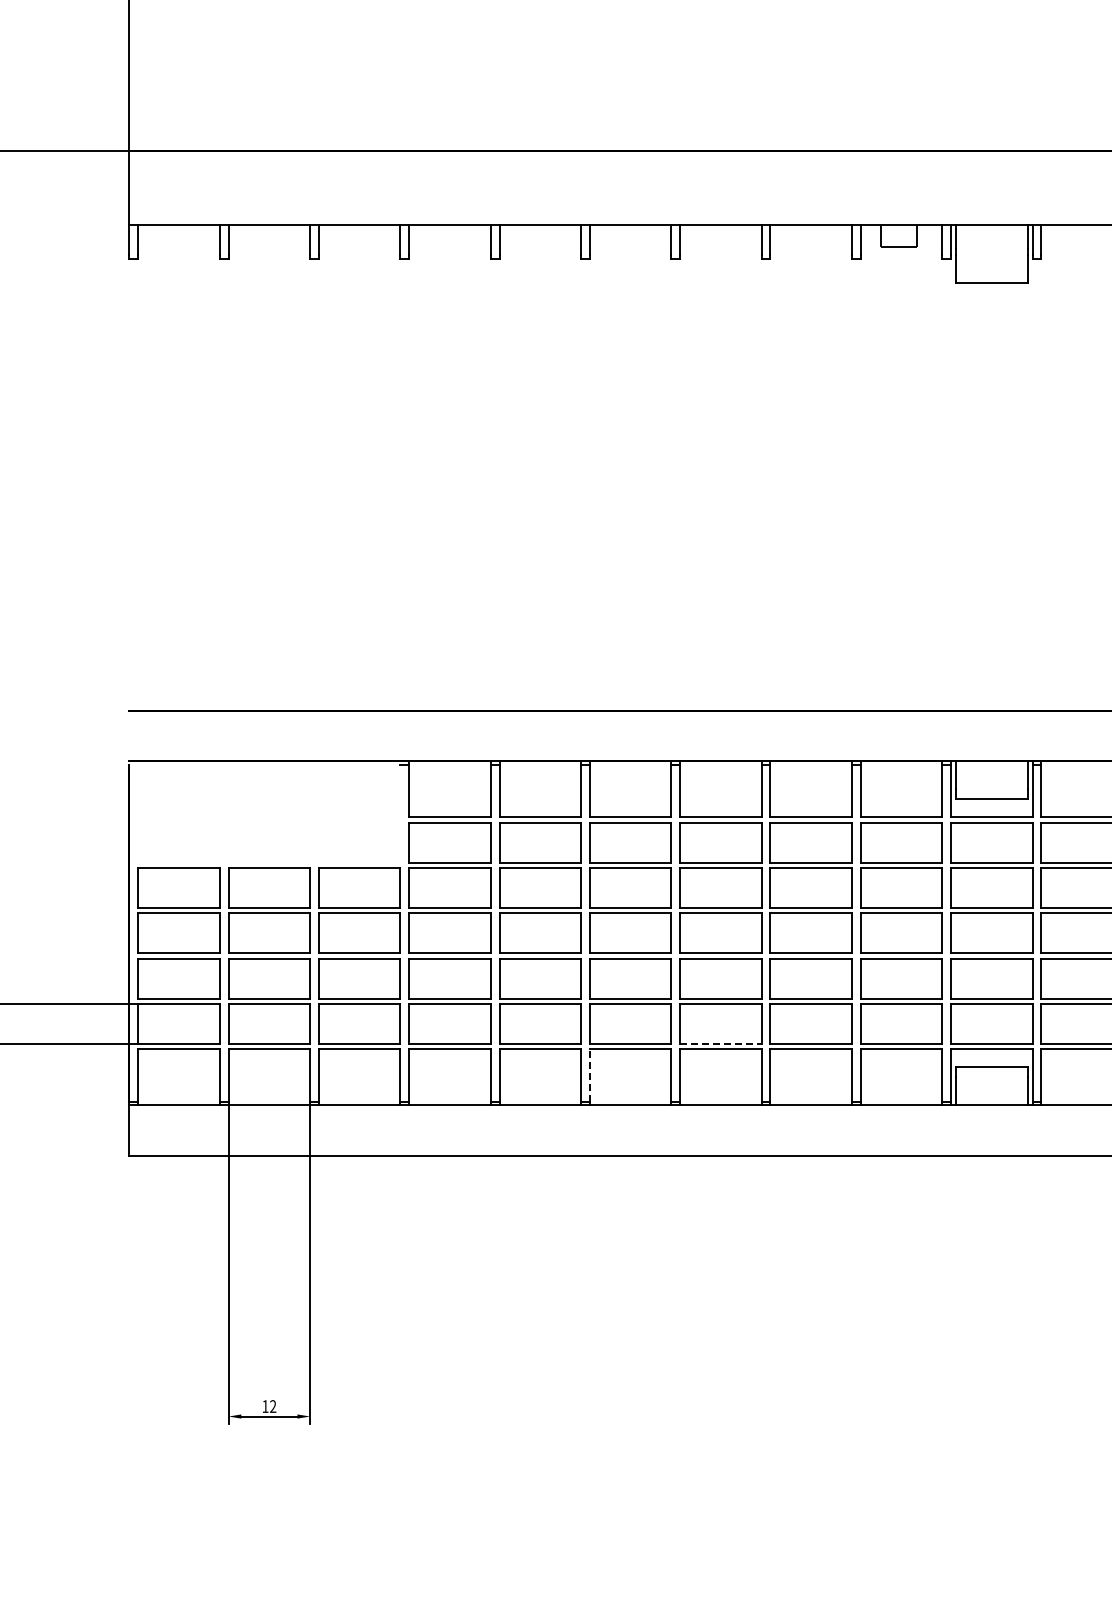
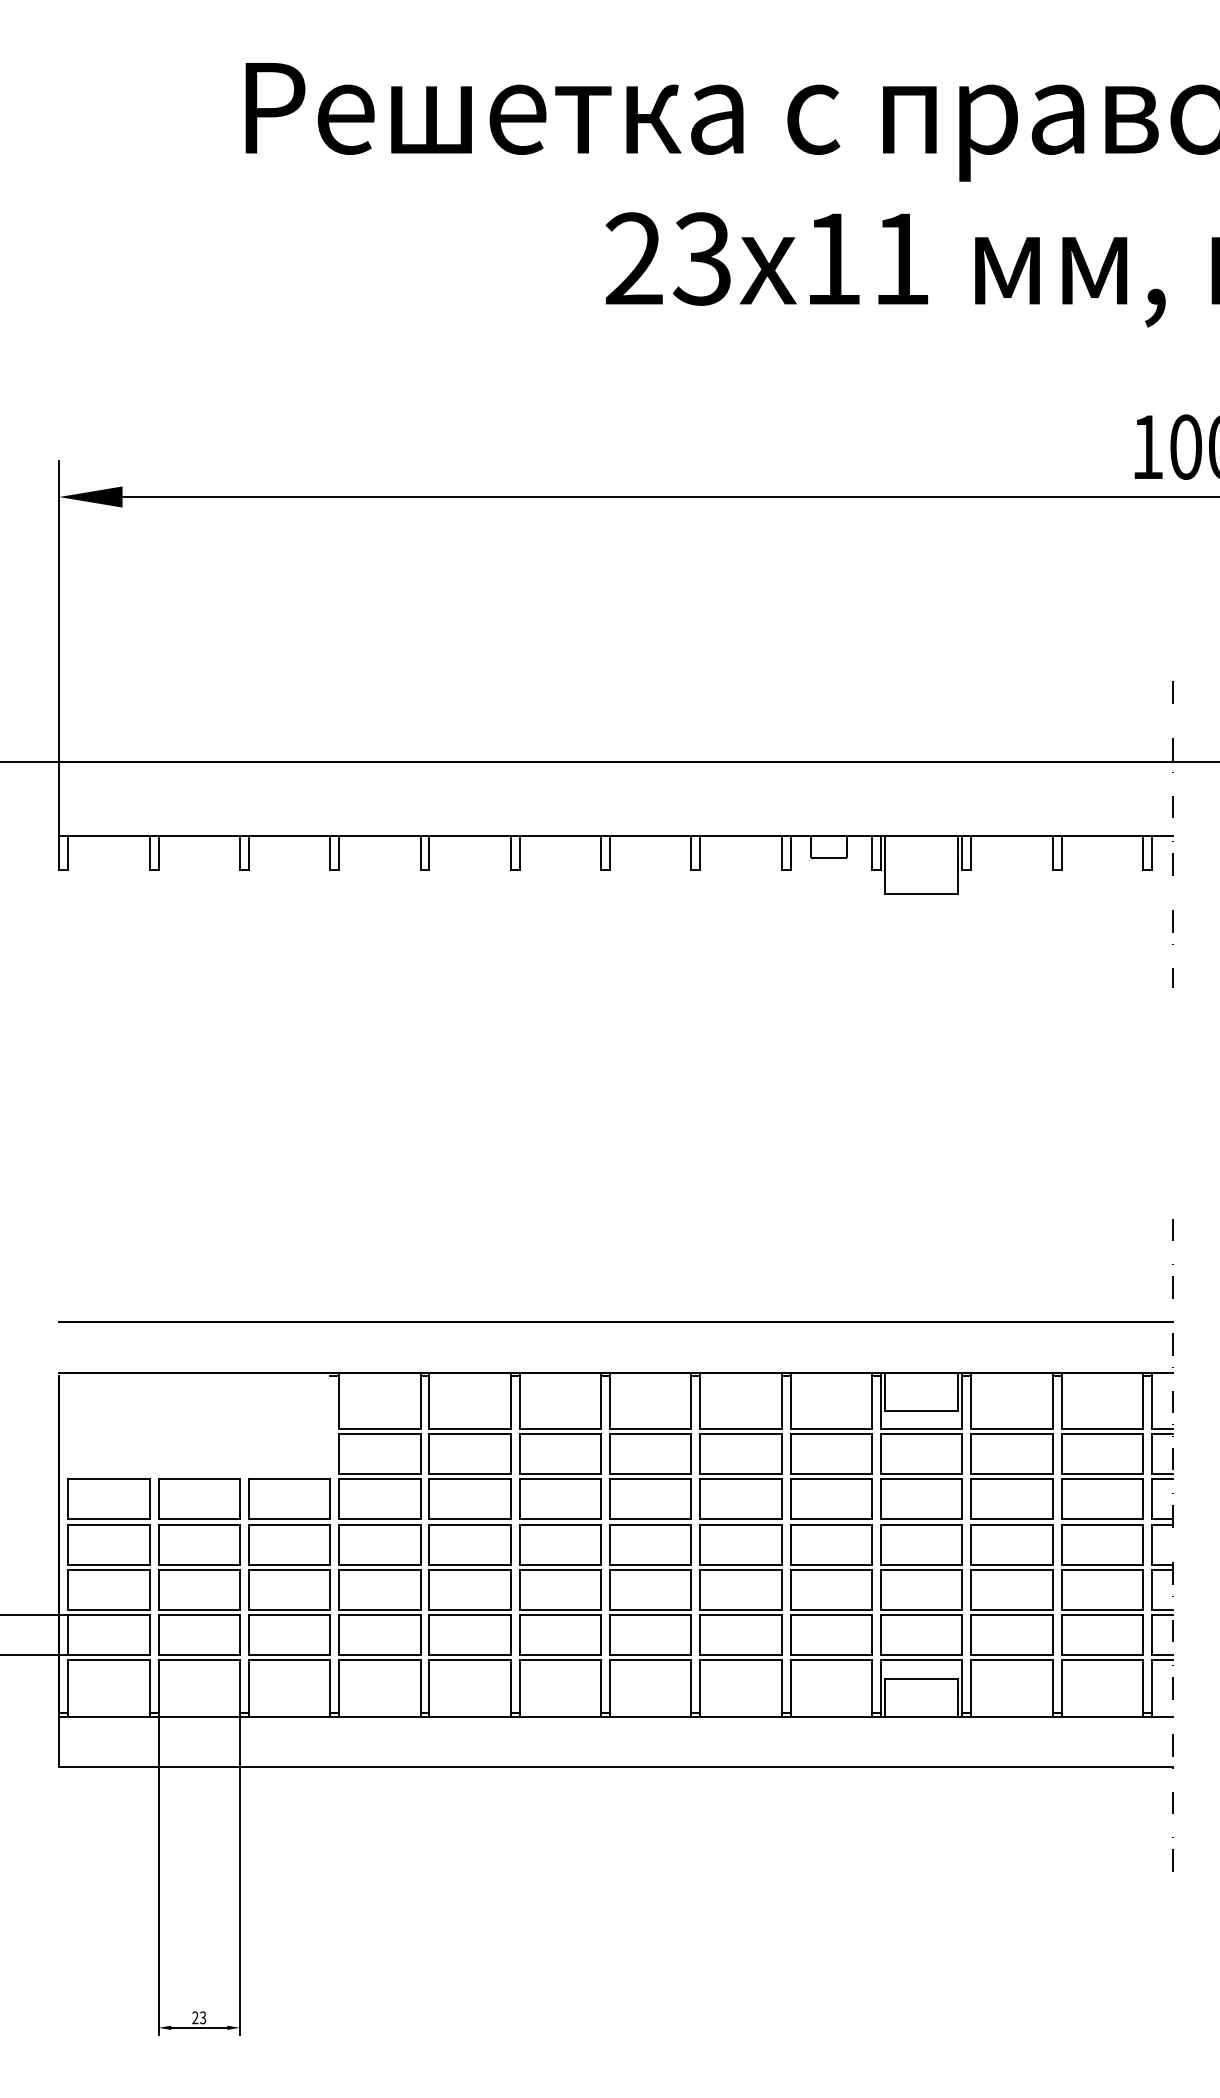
line: (720, 1044) -> (650, 1655), dashed -> solid
line: (589, 1075) -> (519, 1686), dashed -> solid
text: (269, 1406) -> (199, 2017), 12 -> 23

